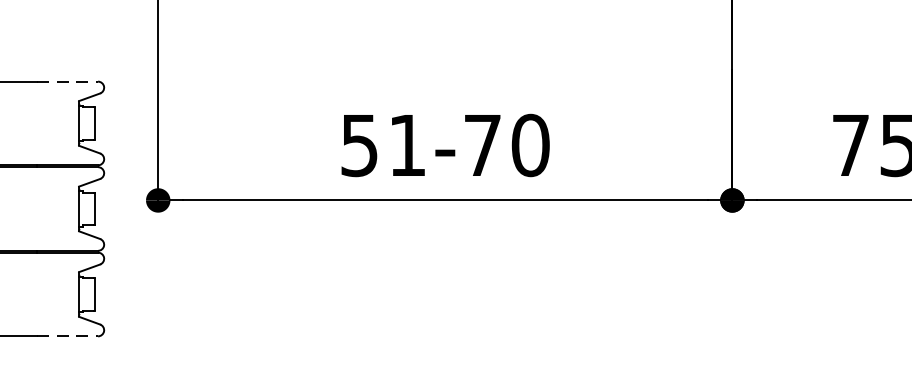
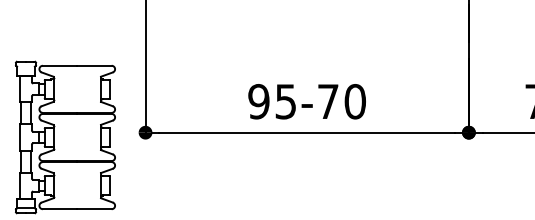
line: (67, 81) -> (94, 65), dashed -> solid
text: (381, 145) -> (271, 101), 51-70 -> 95-70
line: (67, 336) -> (94, 209), dashed -> solid

